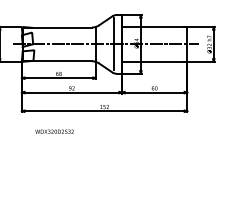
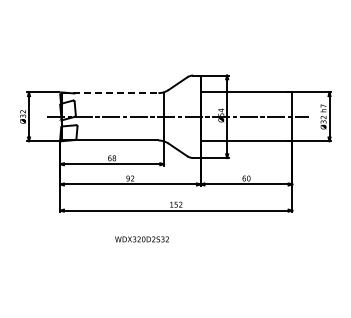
line: (57, 27) -> (110, 93), solid -> dashed
line: (114, 44) -> (190, 116), removed
text: (54, 131) -> (141, 239), moved

